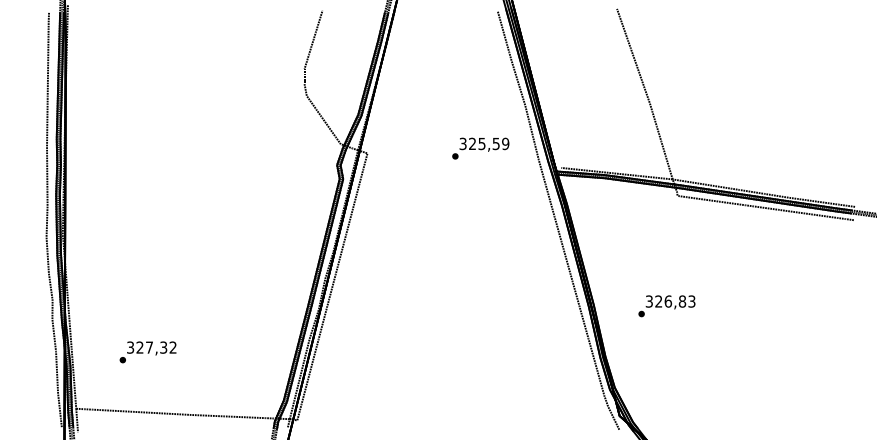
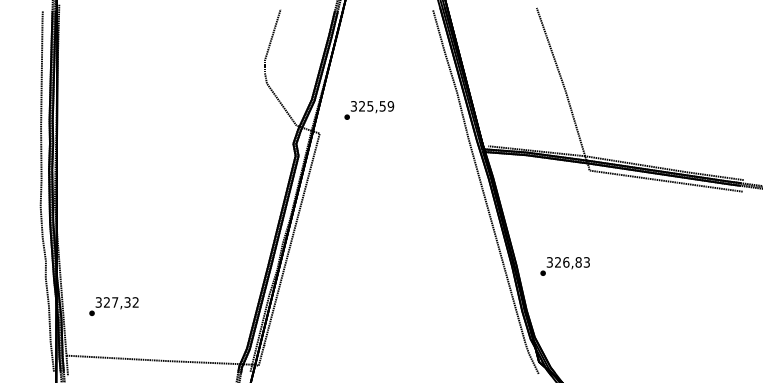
text: (481, 148) -> (369, 110), moved
text: (666, 306) -> (564, 266), moved
text: (147, 352) -> (113, 306), moved

